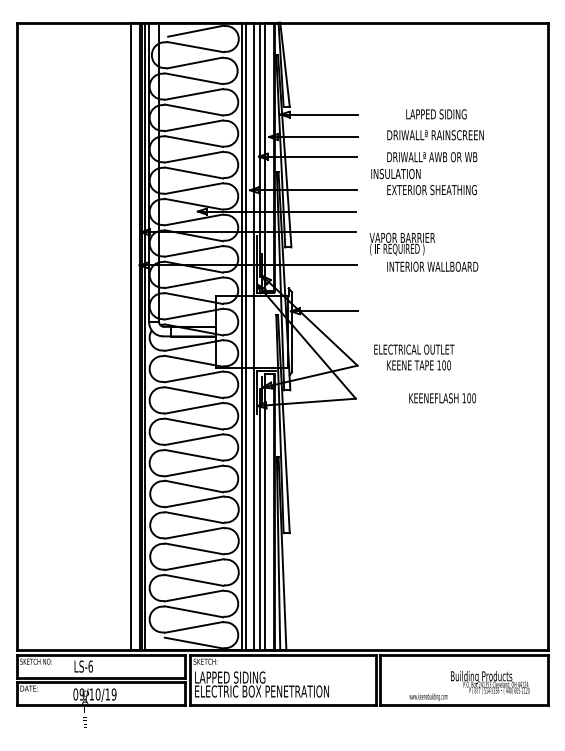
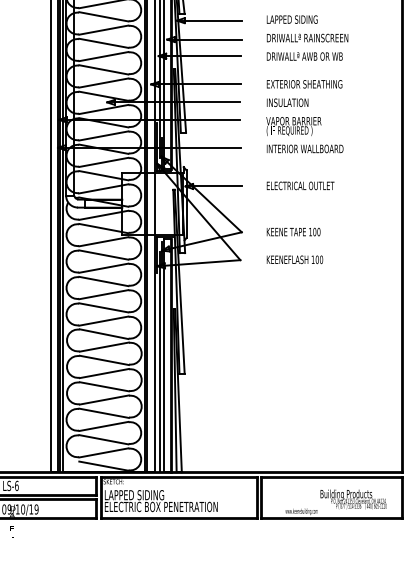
text: (436, 114) -> (292, 19), moved
text: (395, 174) -> (287, 103), moved
text: (402, 243) -> (294, 125), moved
text: (414, 349) -> (300, 185), moved
text: (442, 398) -> (294, 259), moved

